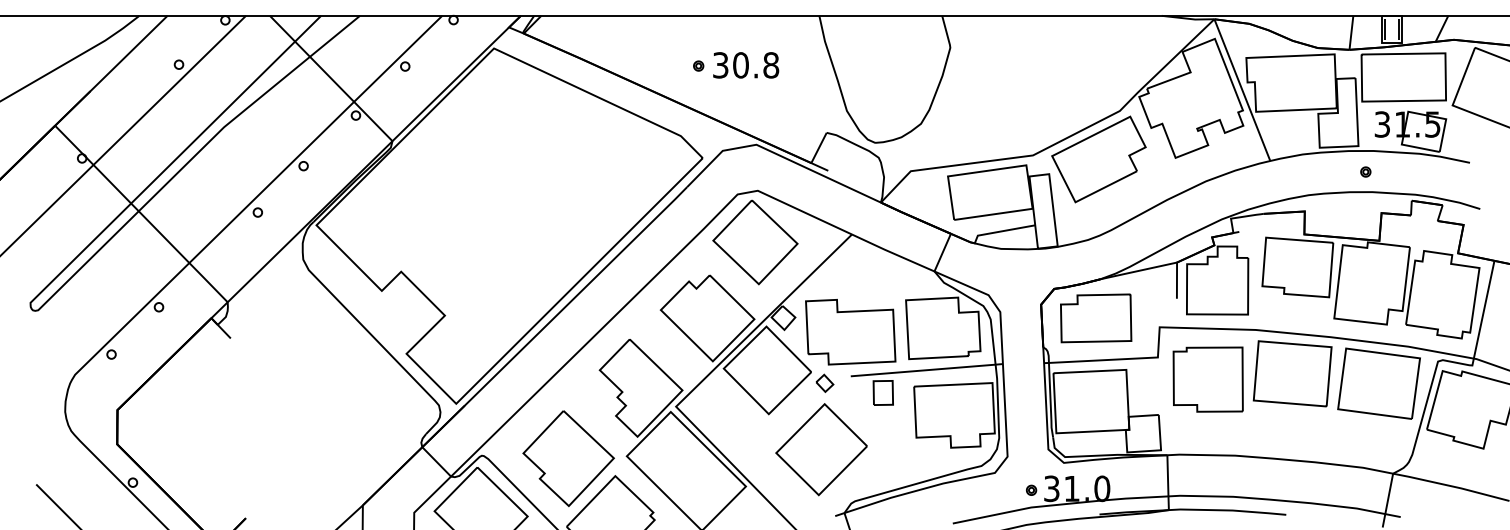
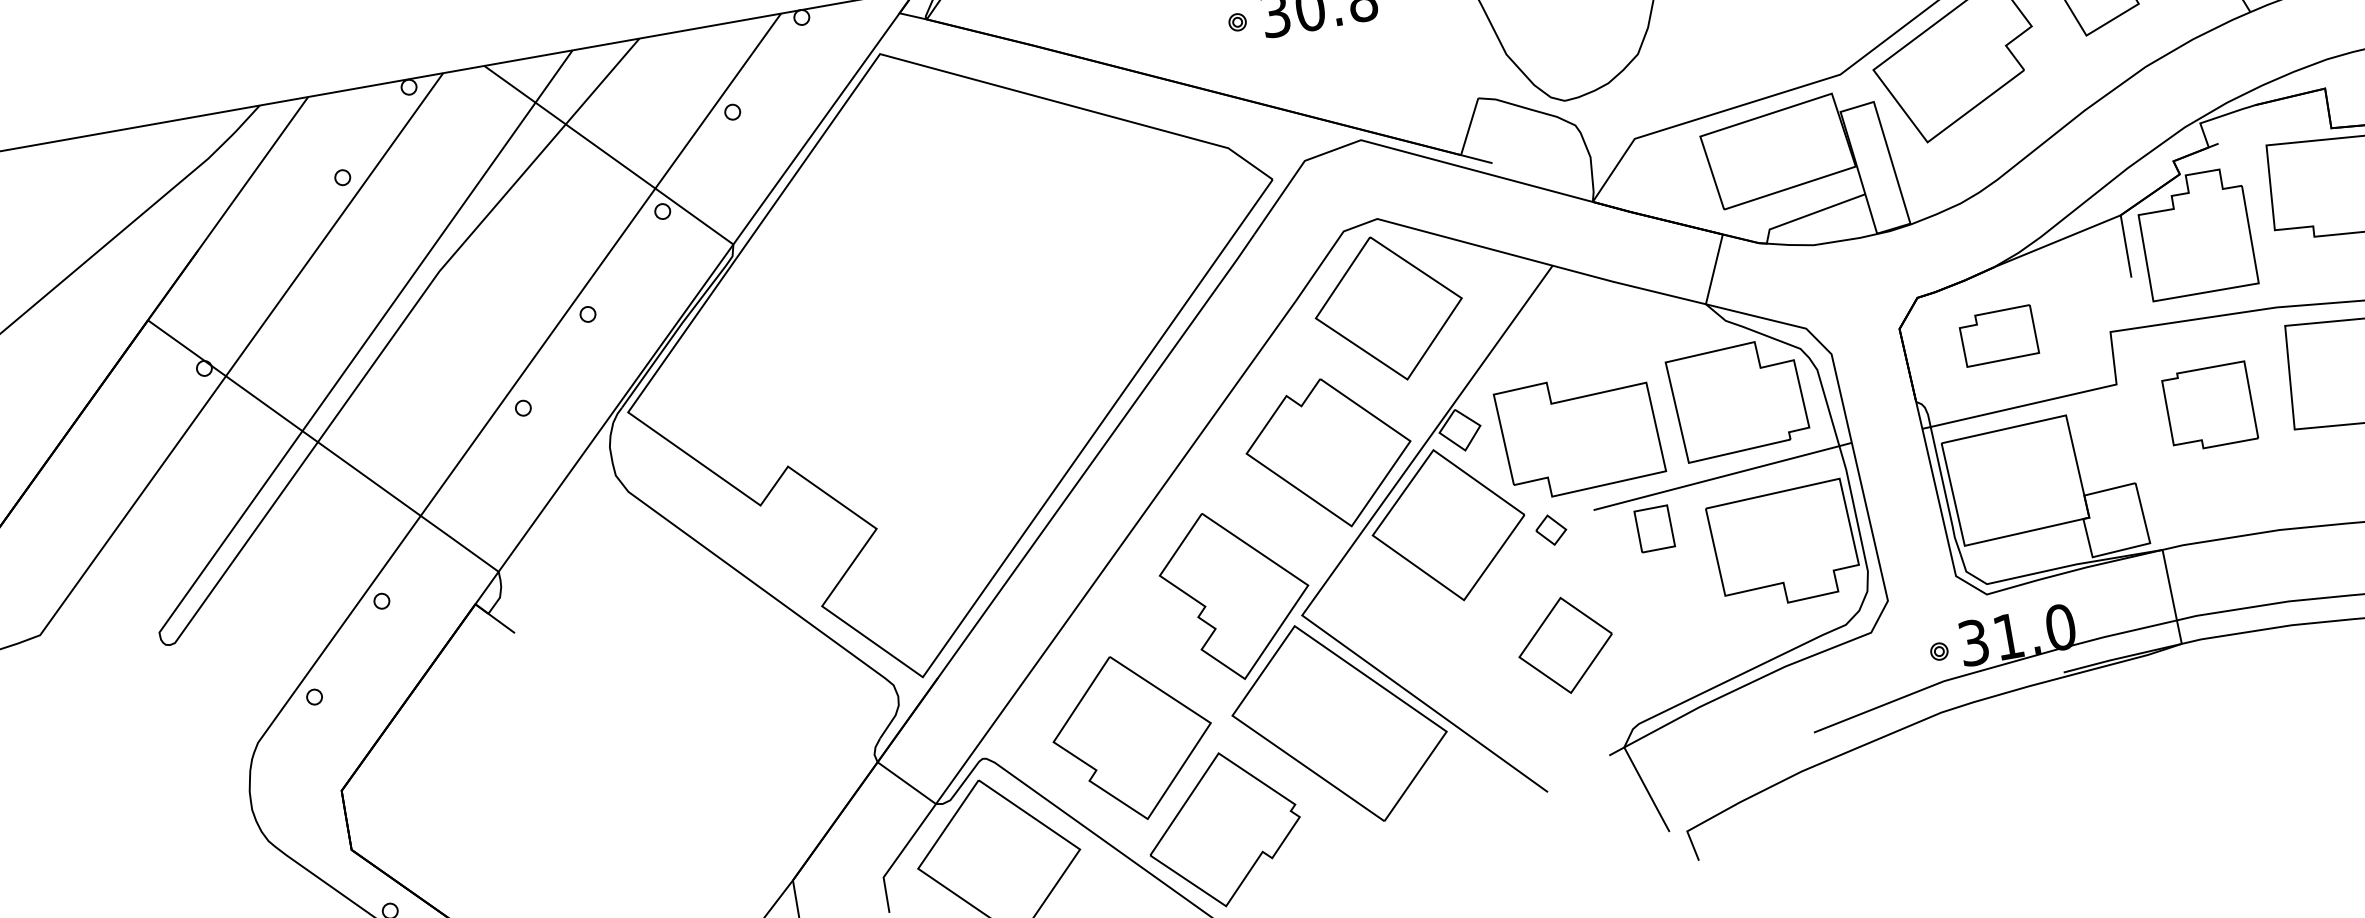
part: (1096, 318) -> (1999, 336), size x0.6
part: (1207, 379) -> (2208, 407), size x0.7
part: (821, 449) -> (1565, 645), size x0.6

